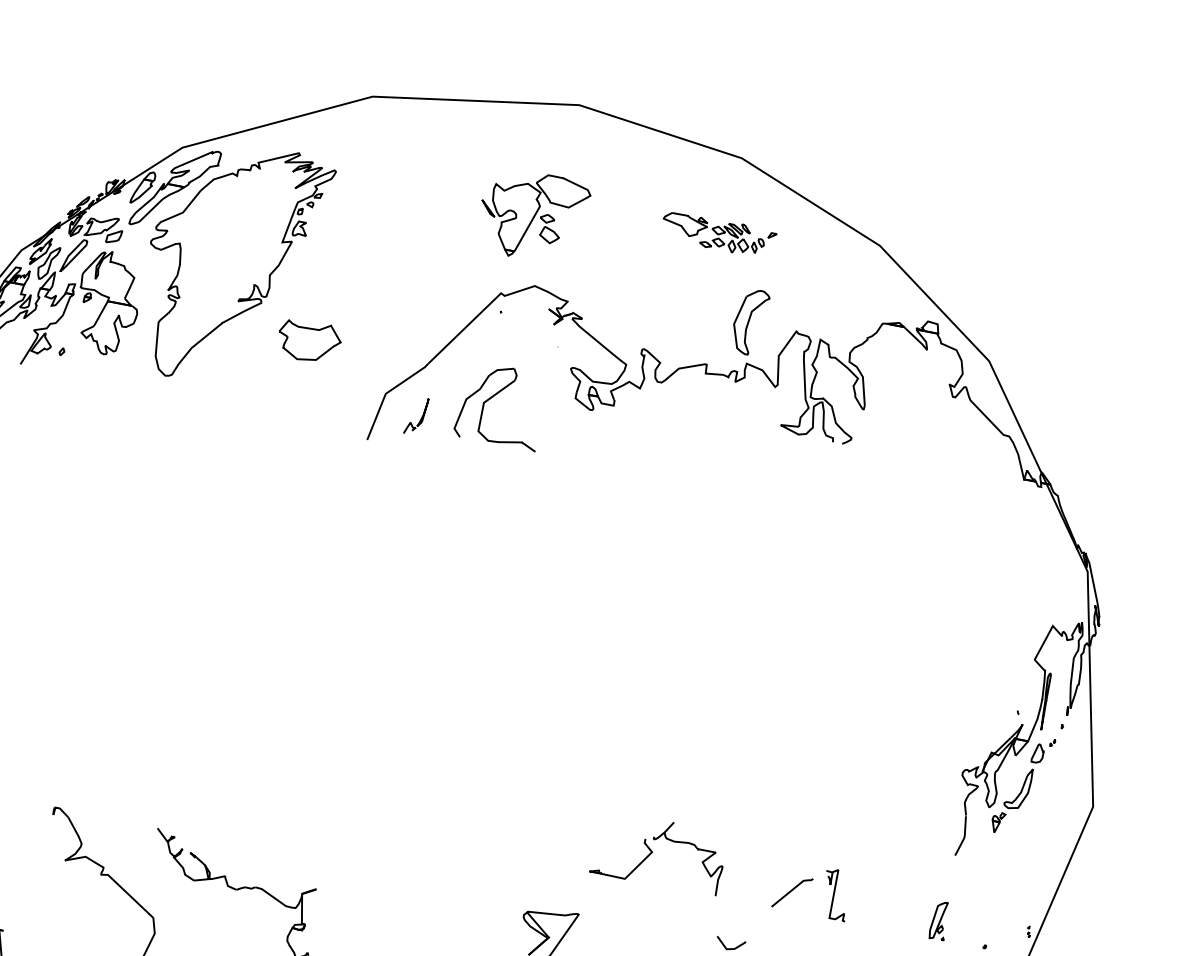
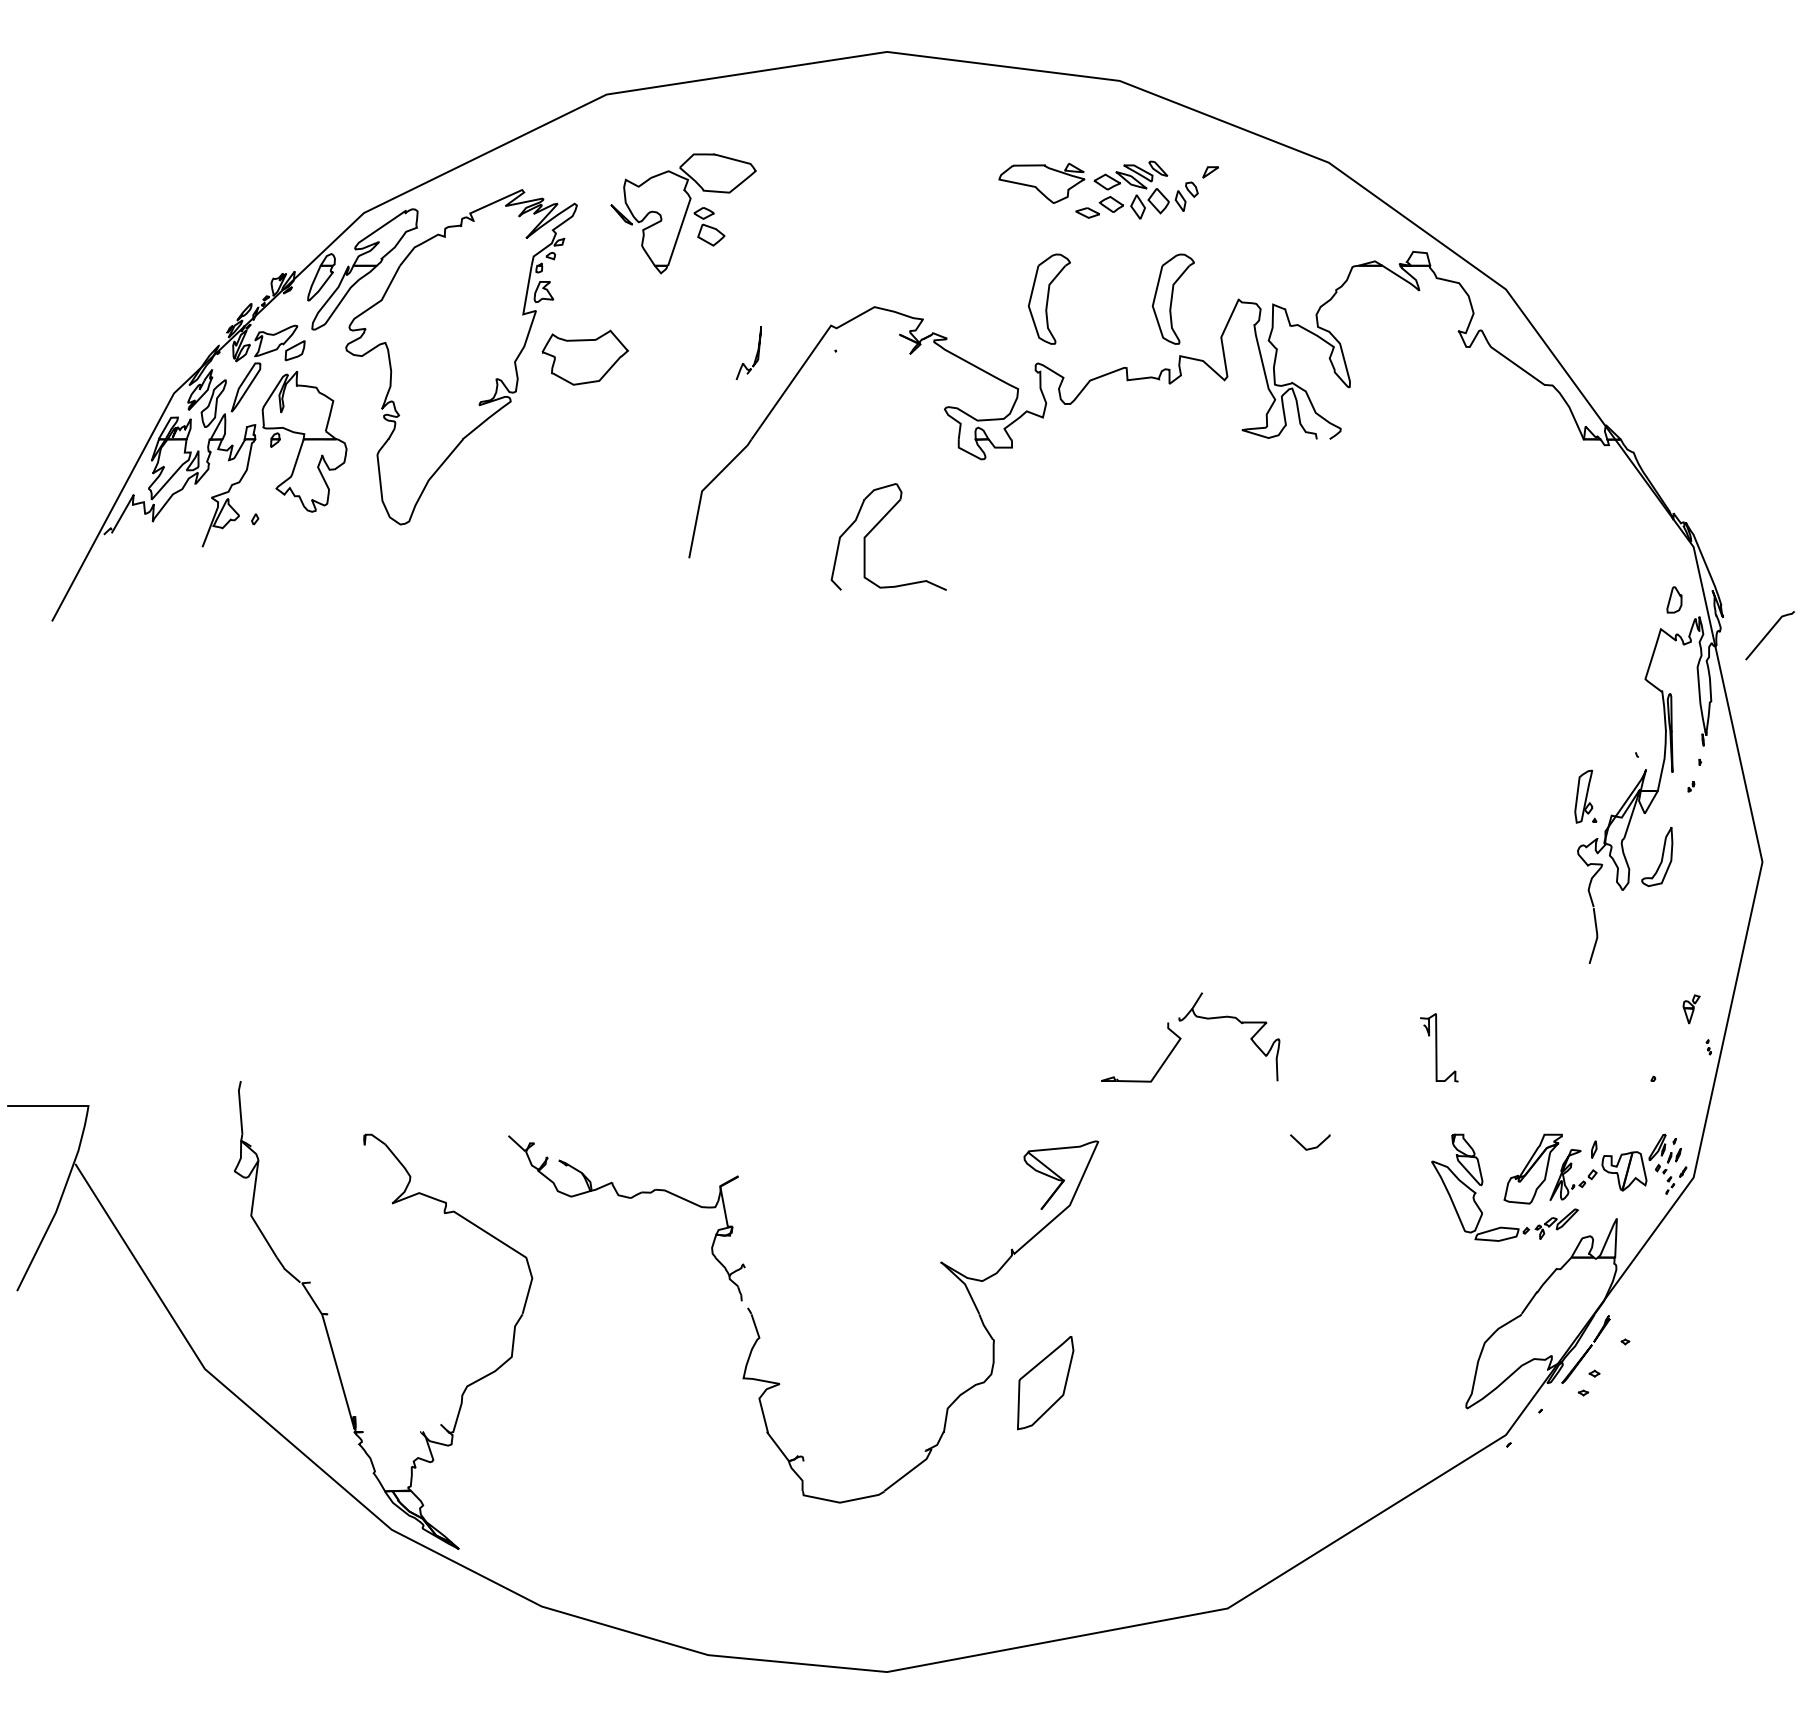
part: (532, 216) -> (683, 213), moved
part: (718, 235) -> (1108, 190), size x1.4
part: (660, 304) -> (1048, 298), added
part: (308, 341) -> (584, 357), moved
part: (494, 395) -> (877, 525), moved
part: (420, 418) -> (755, 355), moved
part: (1038, 753) -> (1674, 599), moved
part: (997, 822) -> (1691, 1009), moved
curve: (791, 891) -> (1768, 634), moved
part: (939, 920) -> (1585, 796), moved

